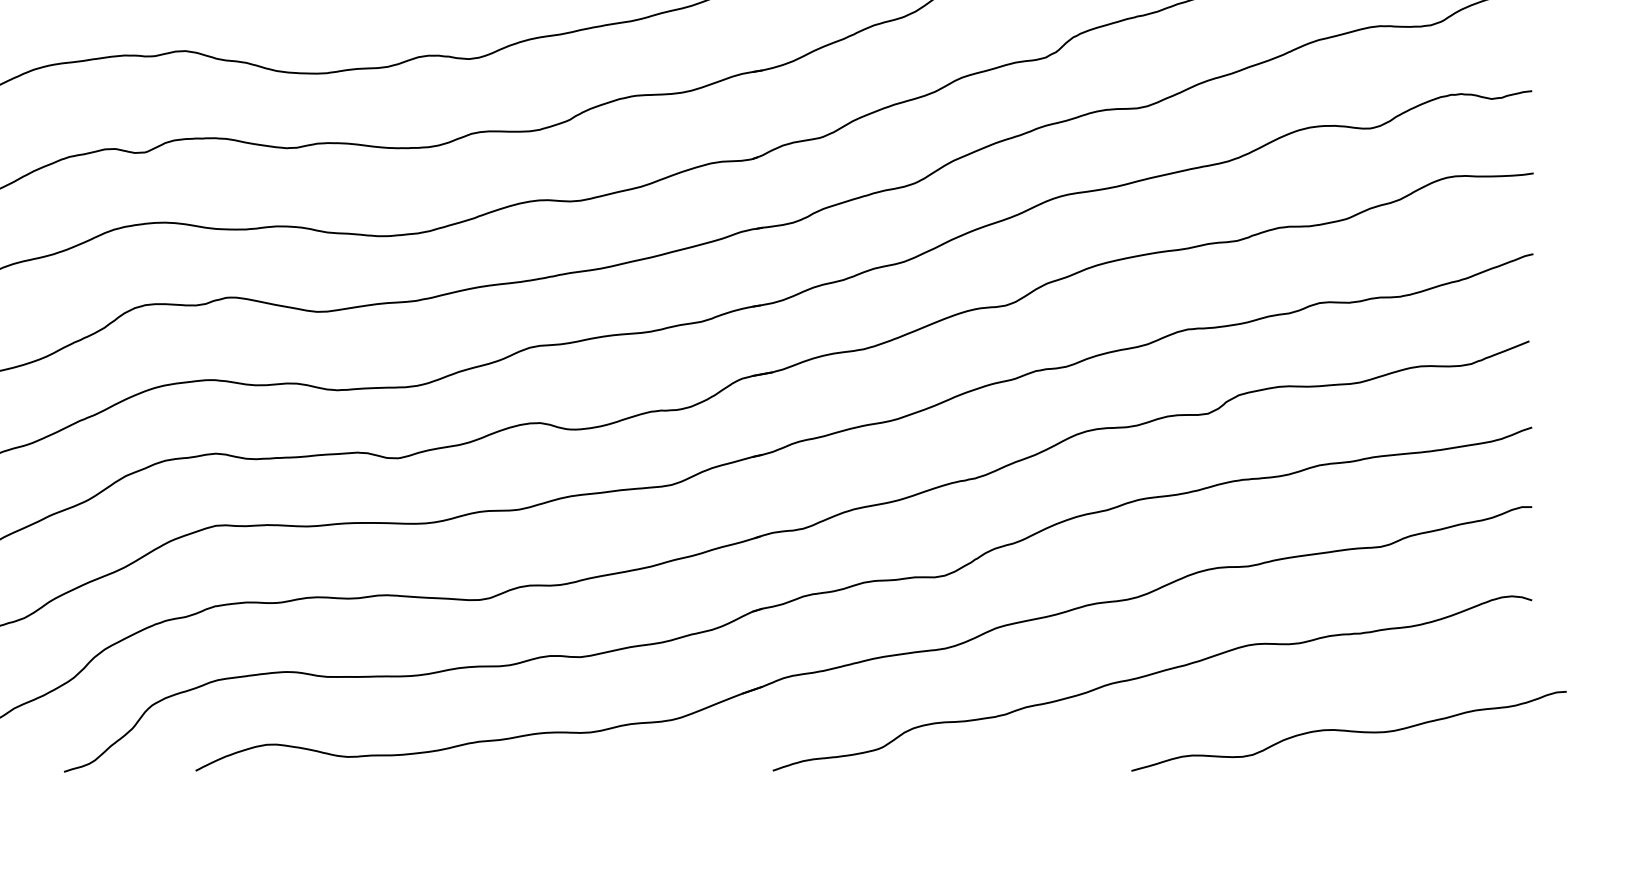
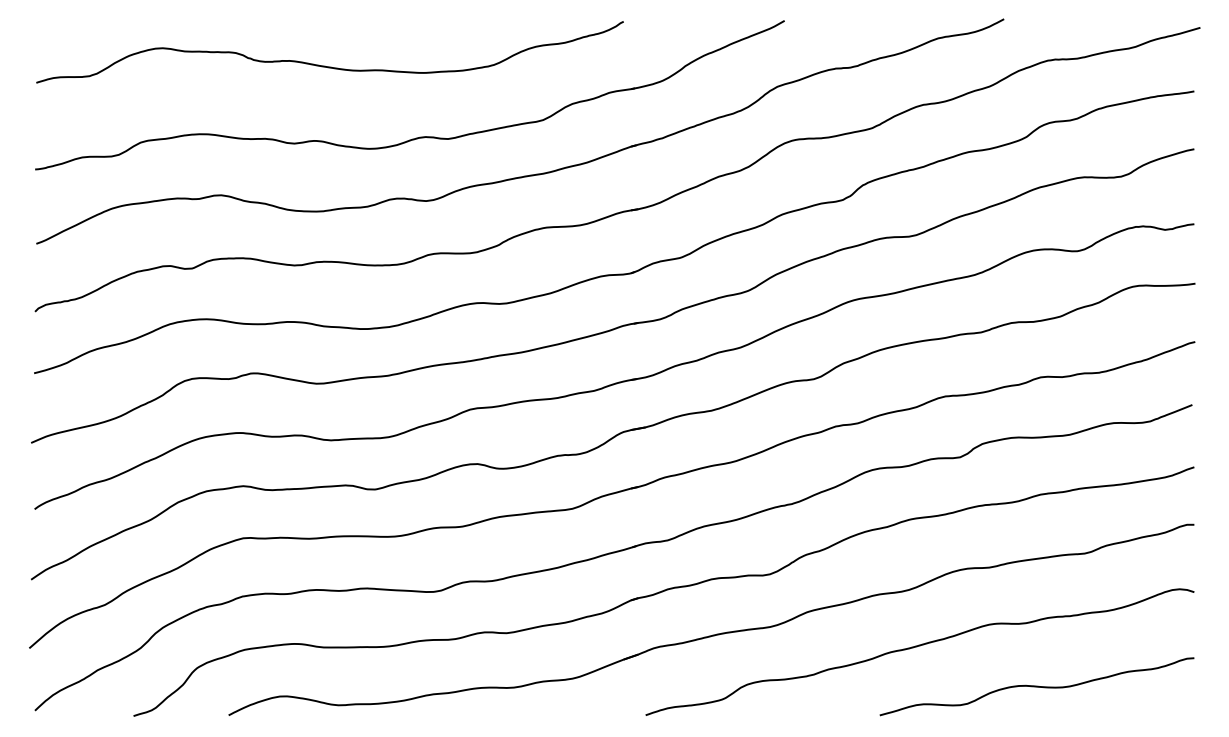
curve: (1348, 730) -> (1036, 686), moved

